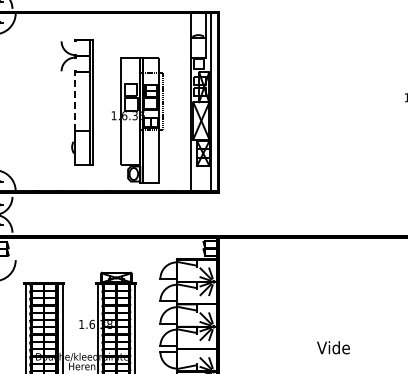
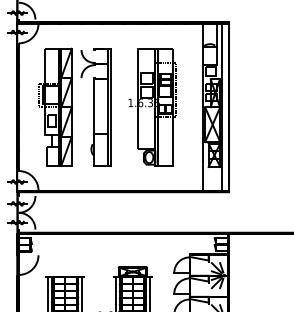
line: (75, 101) -> (94, 106), dashed -> solid
part: (34, 102) -> (56, 107), added
part: (137, 120) -> (152, 107), moved

